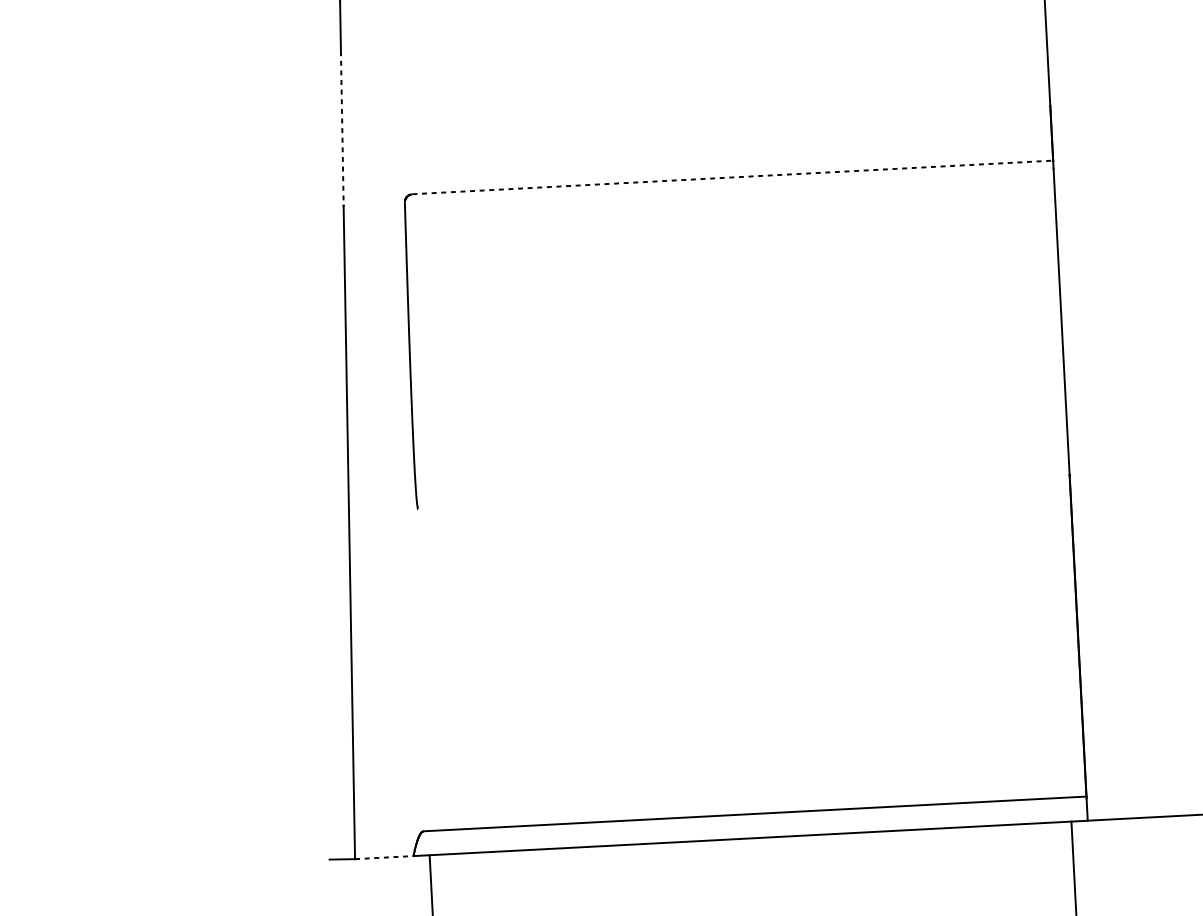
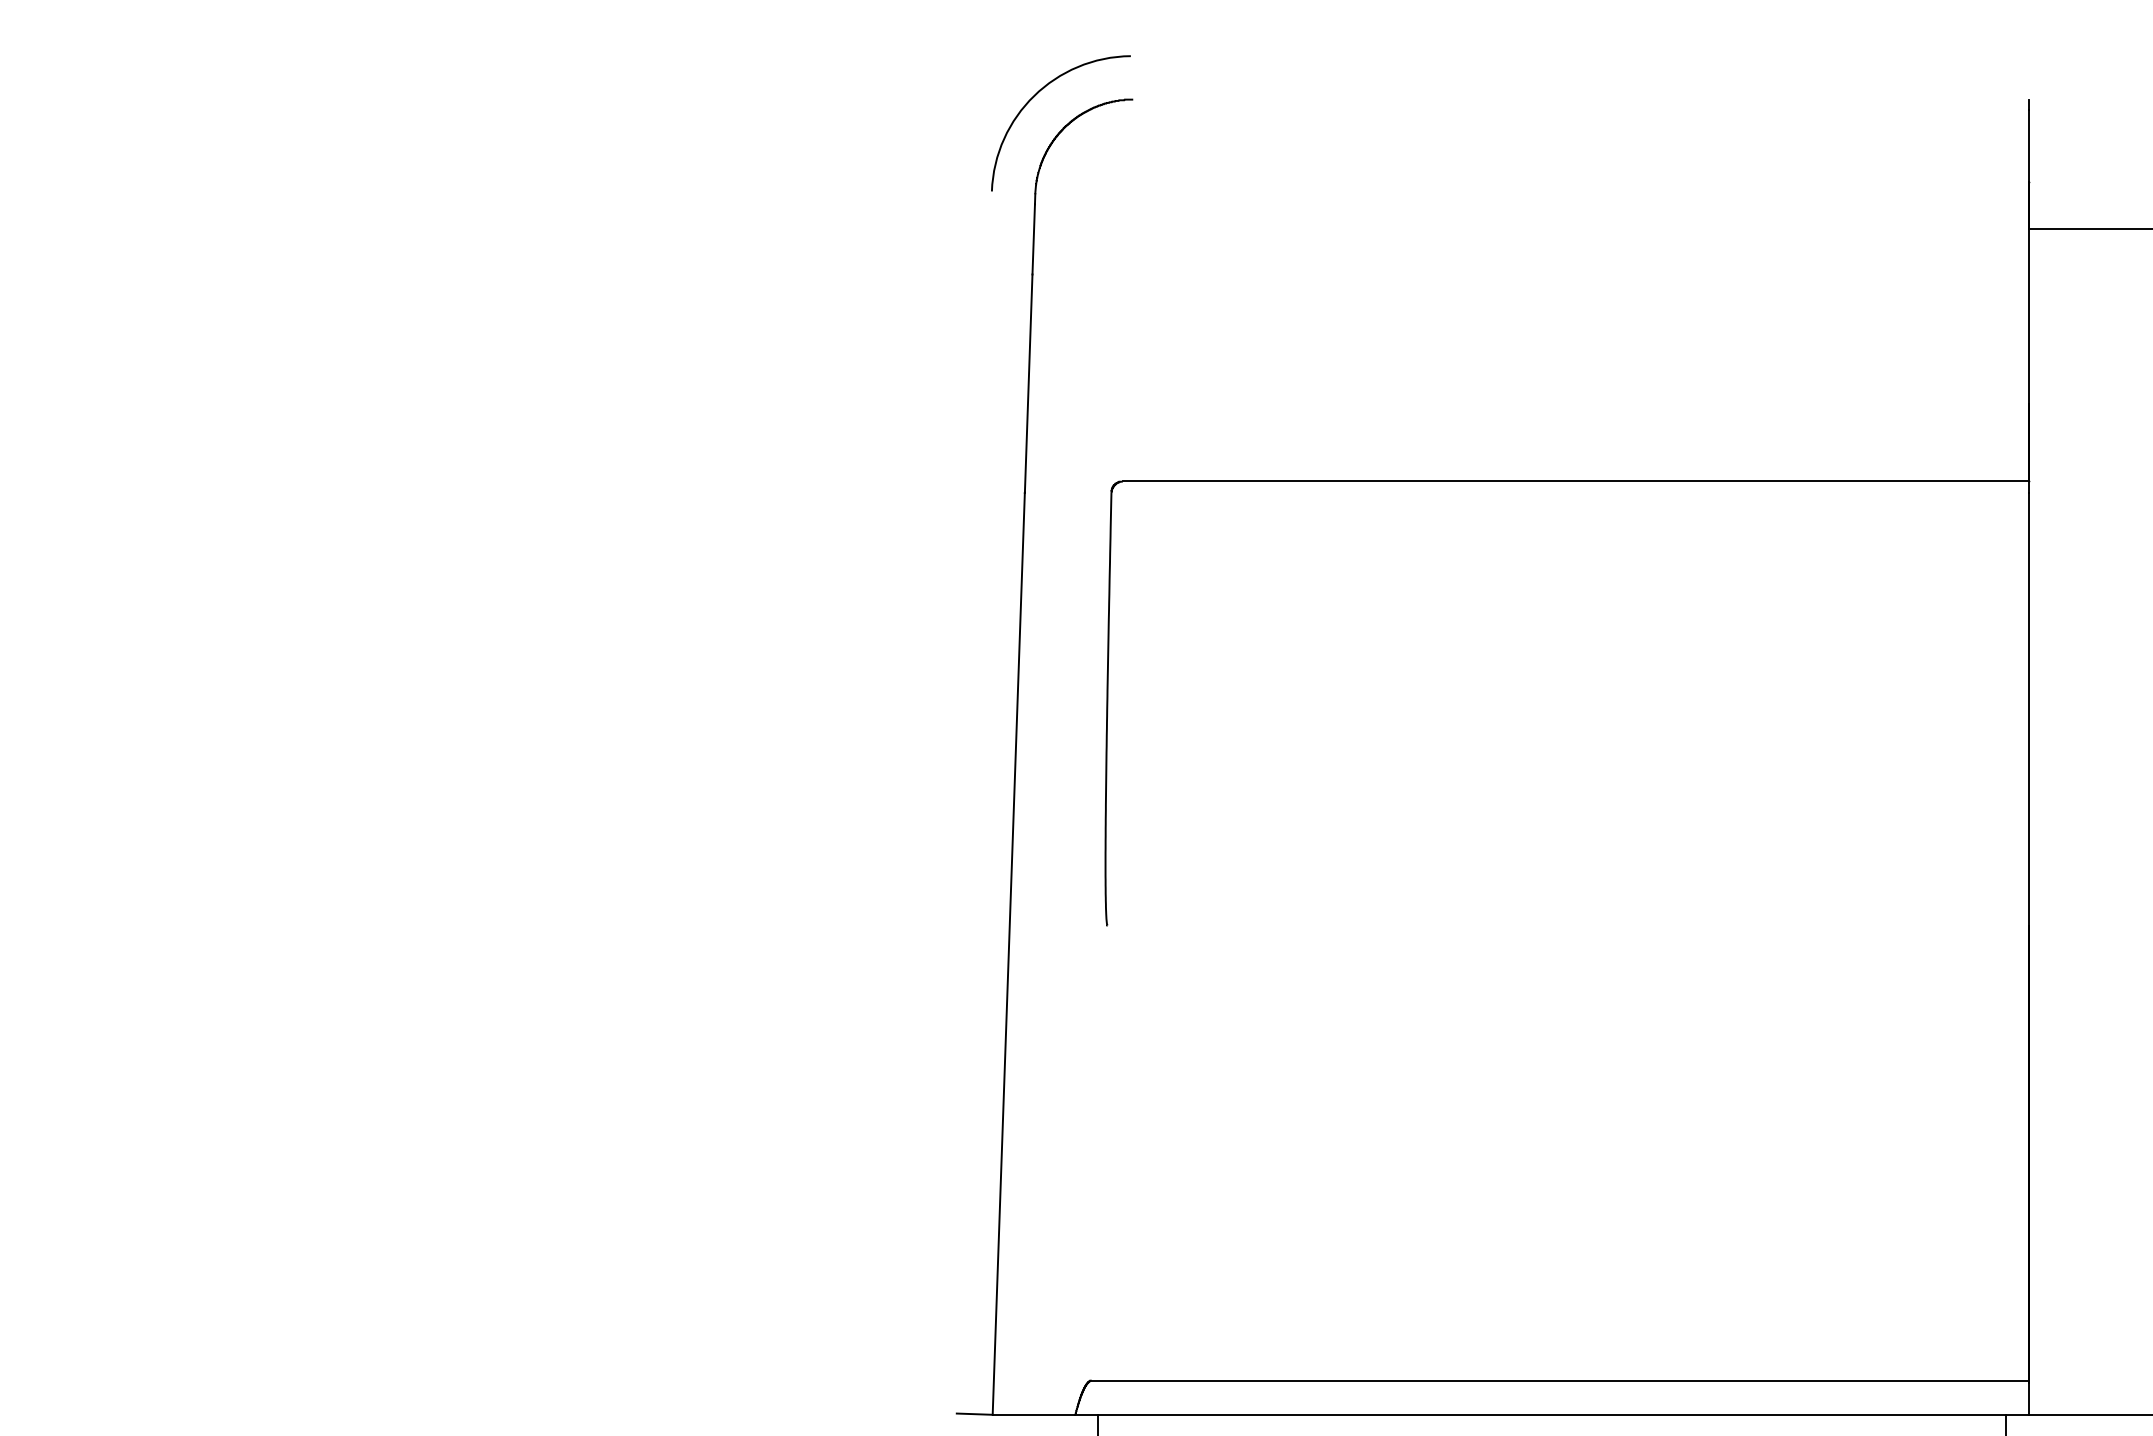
line: (342, 128) -> (1028, 383), dashed -> solid
line: (732, 177) -> (1575, 481), dashed -> solid
line: (384, 857) -> (1034, 1414), dashed -> solid

